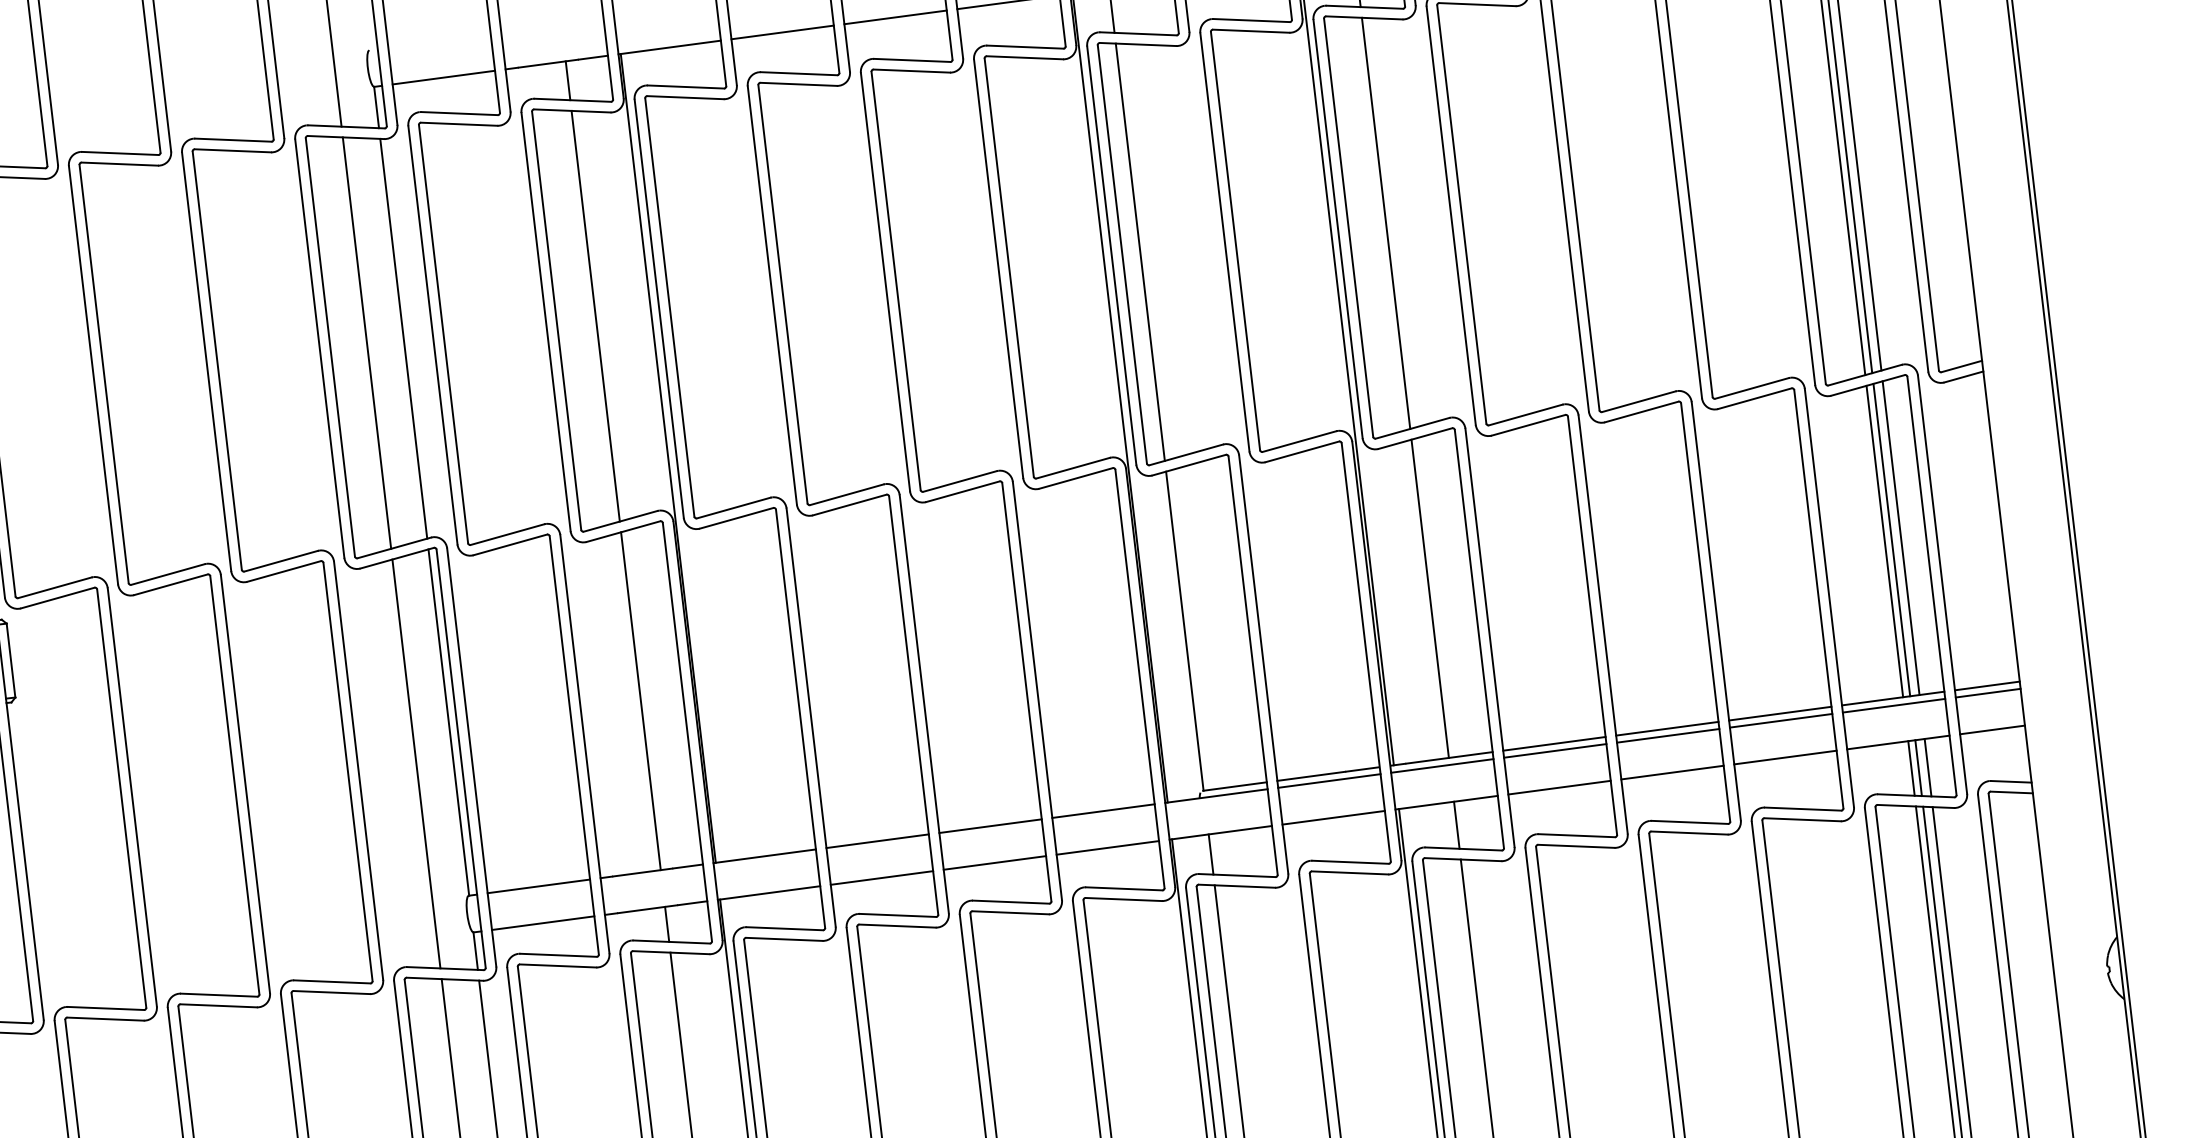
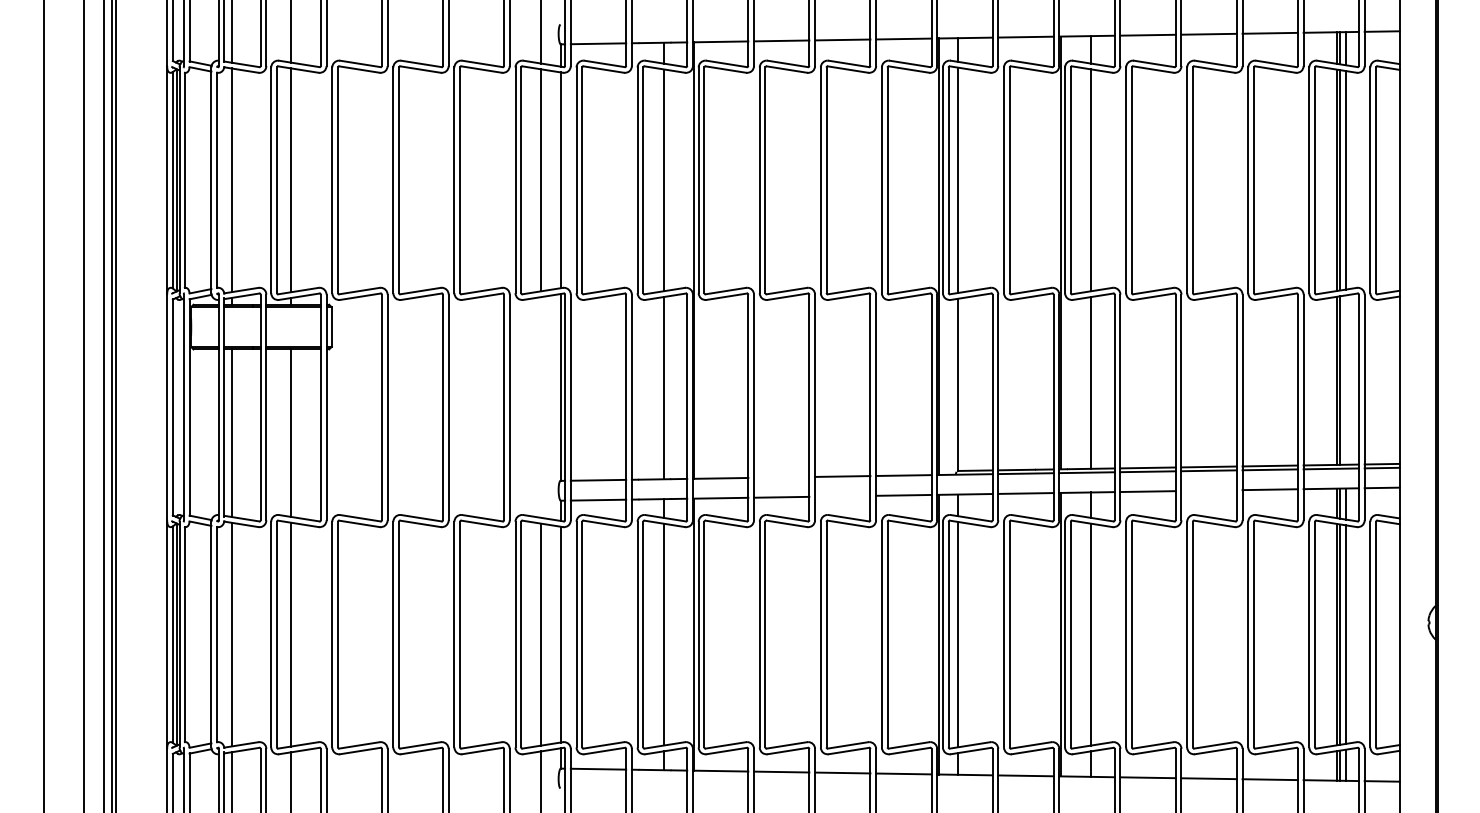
line: (1900, 537) -> (1345, 379), removed
line: (415, 764) -> (540, 407), removed
line: (1671, 772) -> (1208, 490), removed
line: (877, 841) -> (781, 477), removed
line: (994, 861) -> (842, 495), removed

